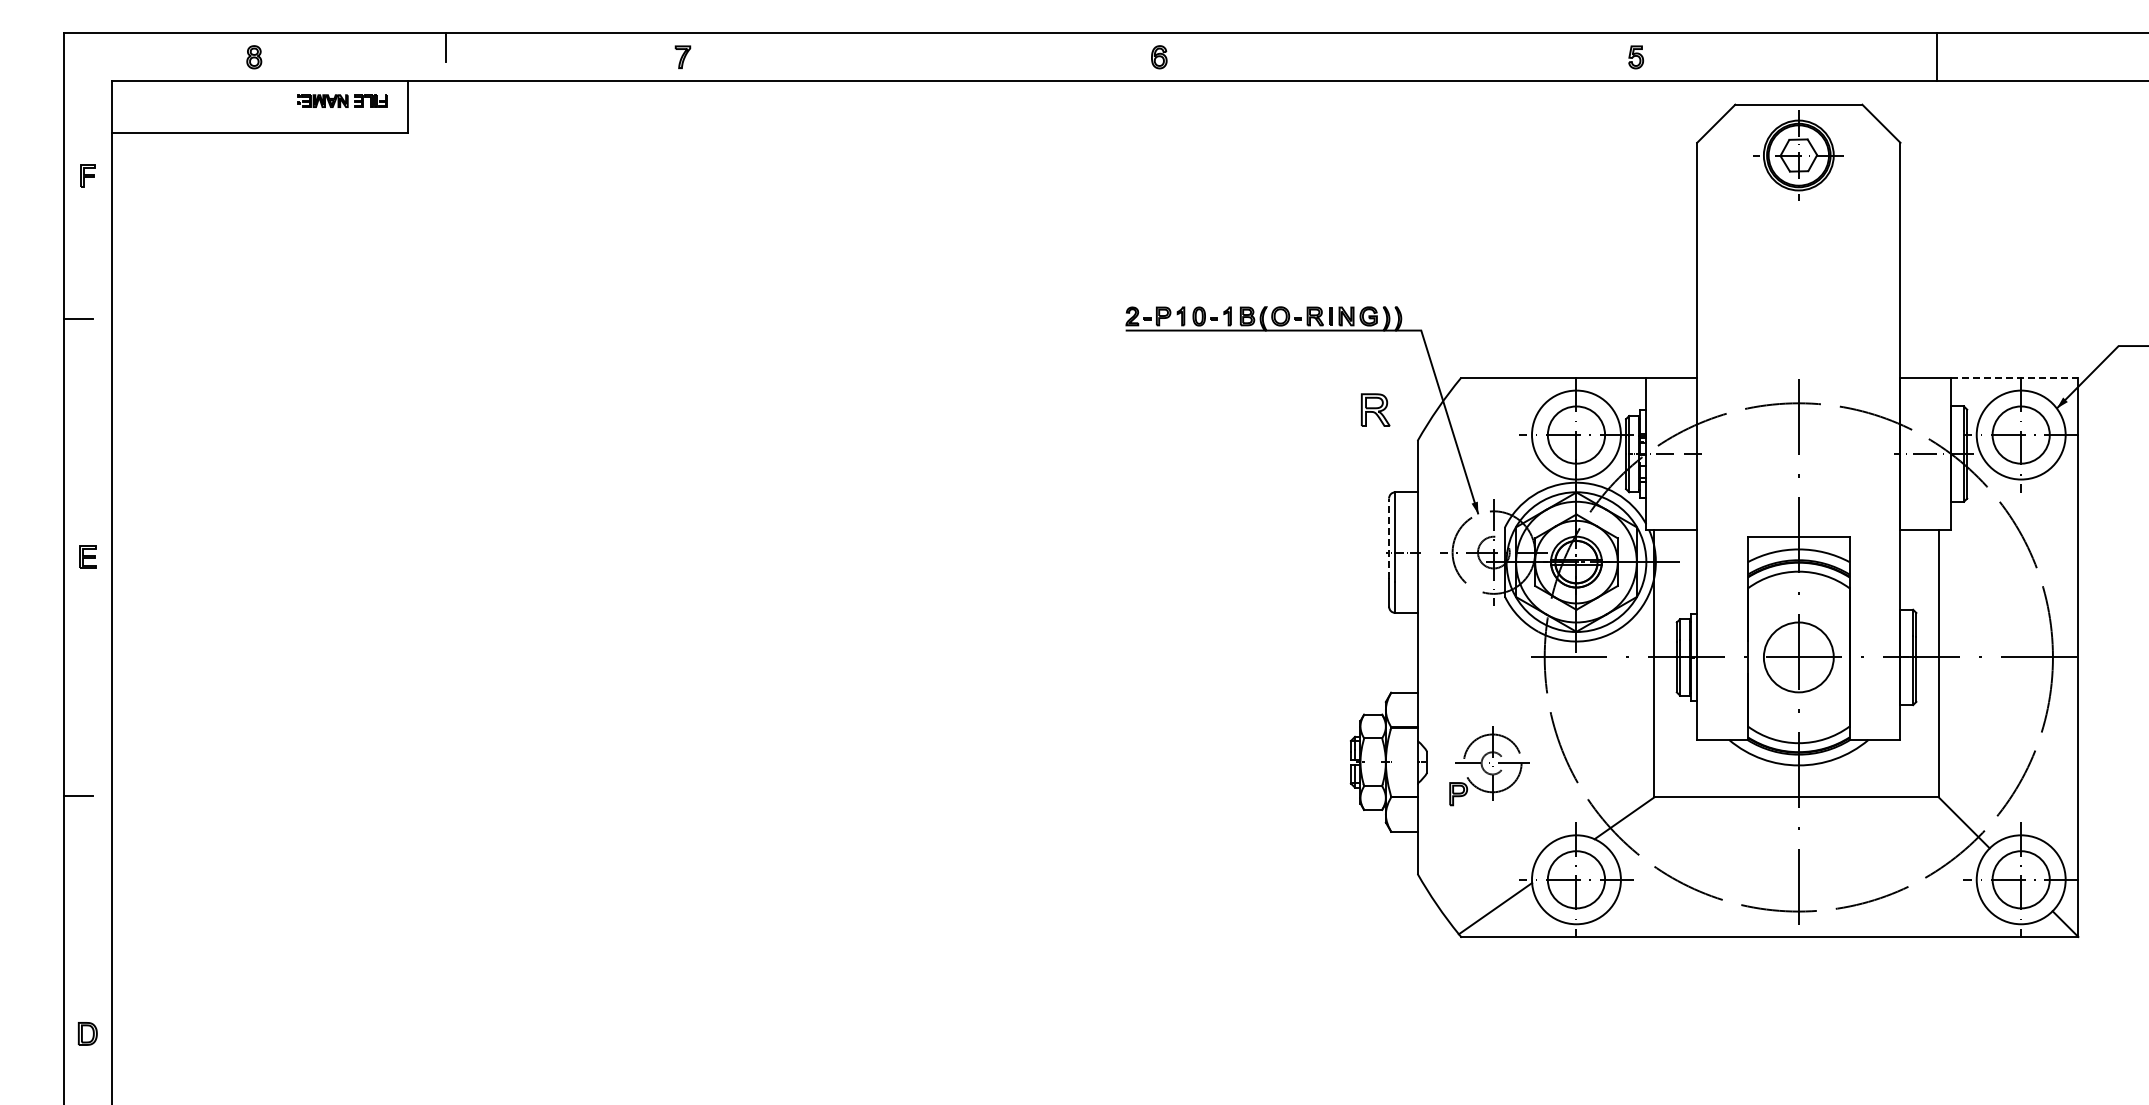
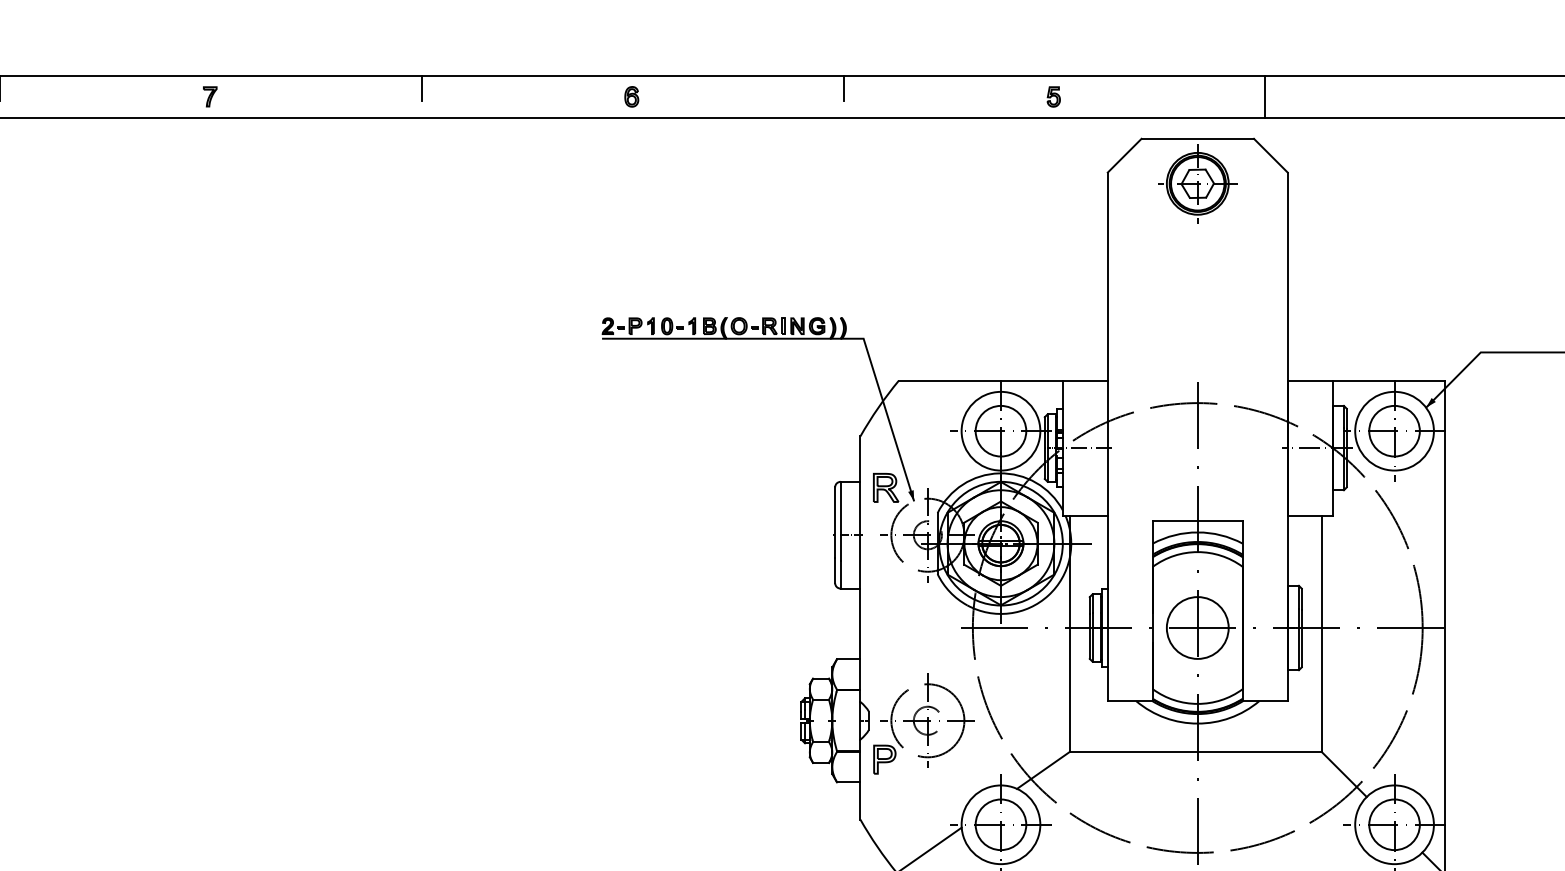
line: (922, 47) -> (422, 88), added
line: (1398, 47) -> (843, 88), added
line: (1937, 56) -> (1265, 96), moved
line: (2014, 377) -> (1388, 380), dashed -> solid
part: (1375, 409) -> (885, 487), moved
line: (1389, 538) -> (835, 522), dashed -> solid
part: (1489, 765) -> (924, 723), size x1.43

